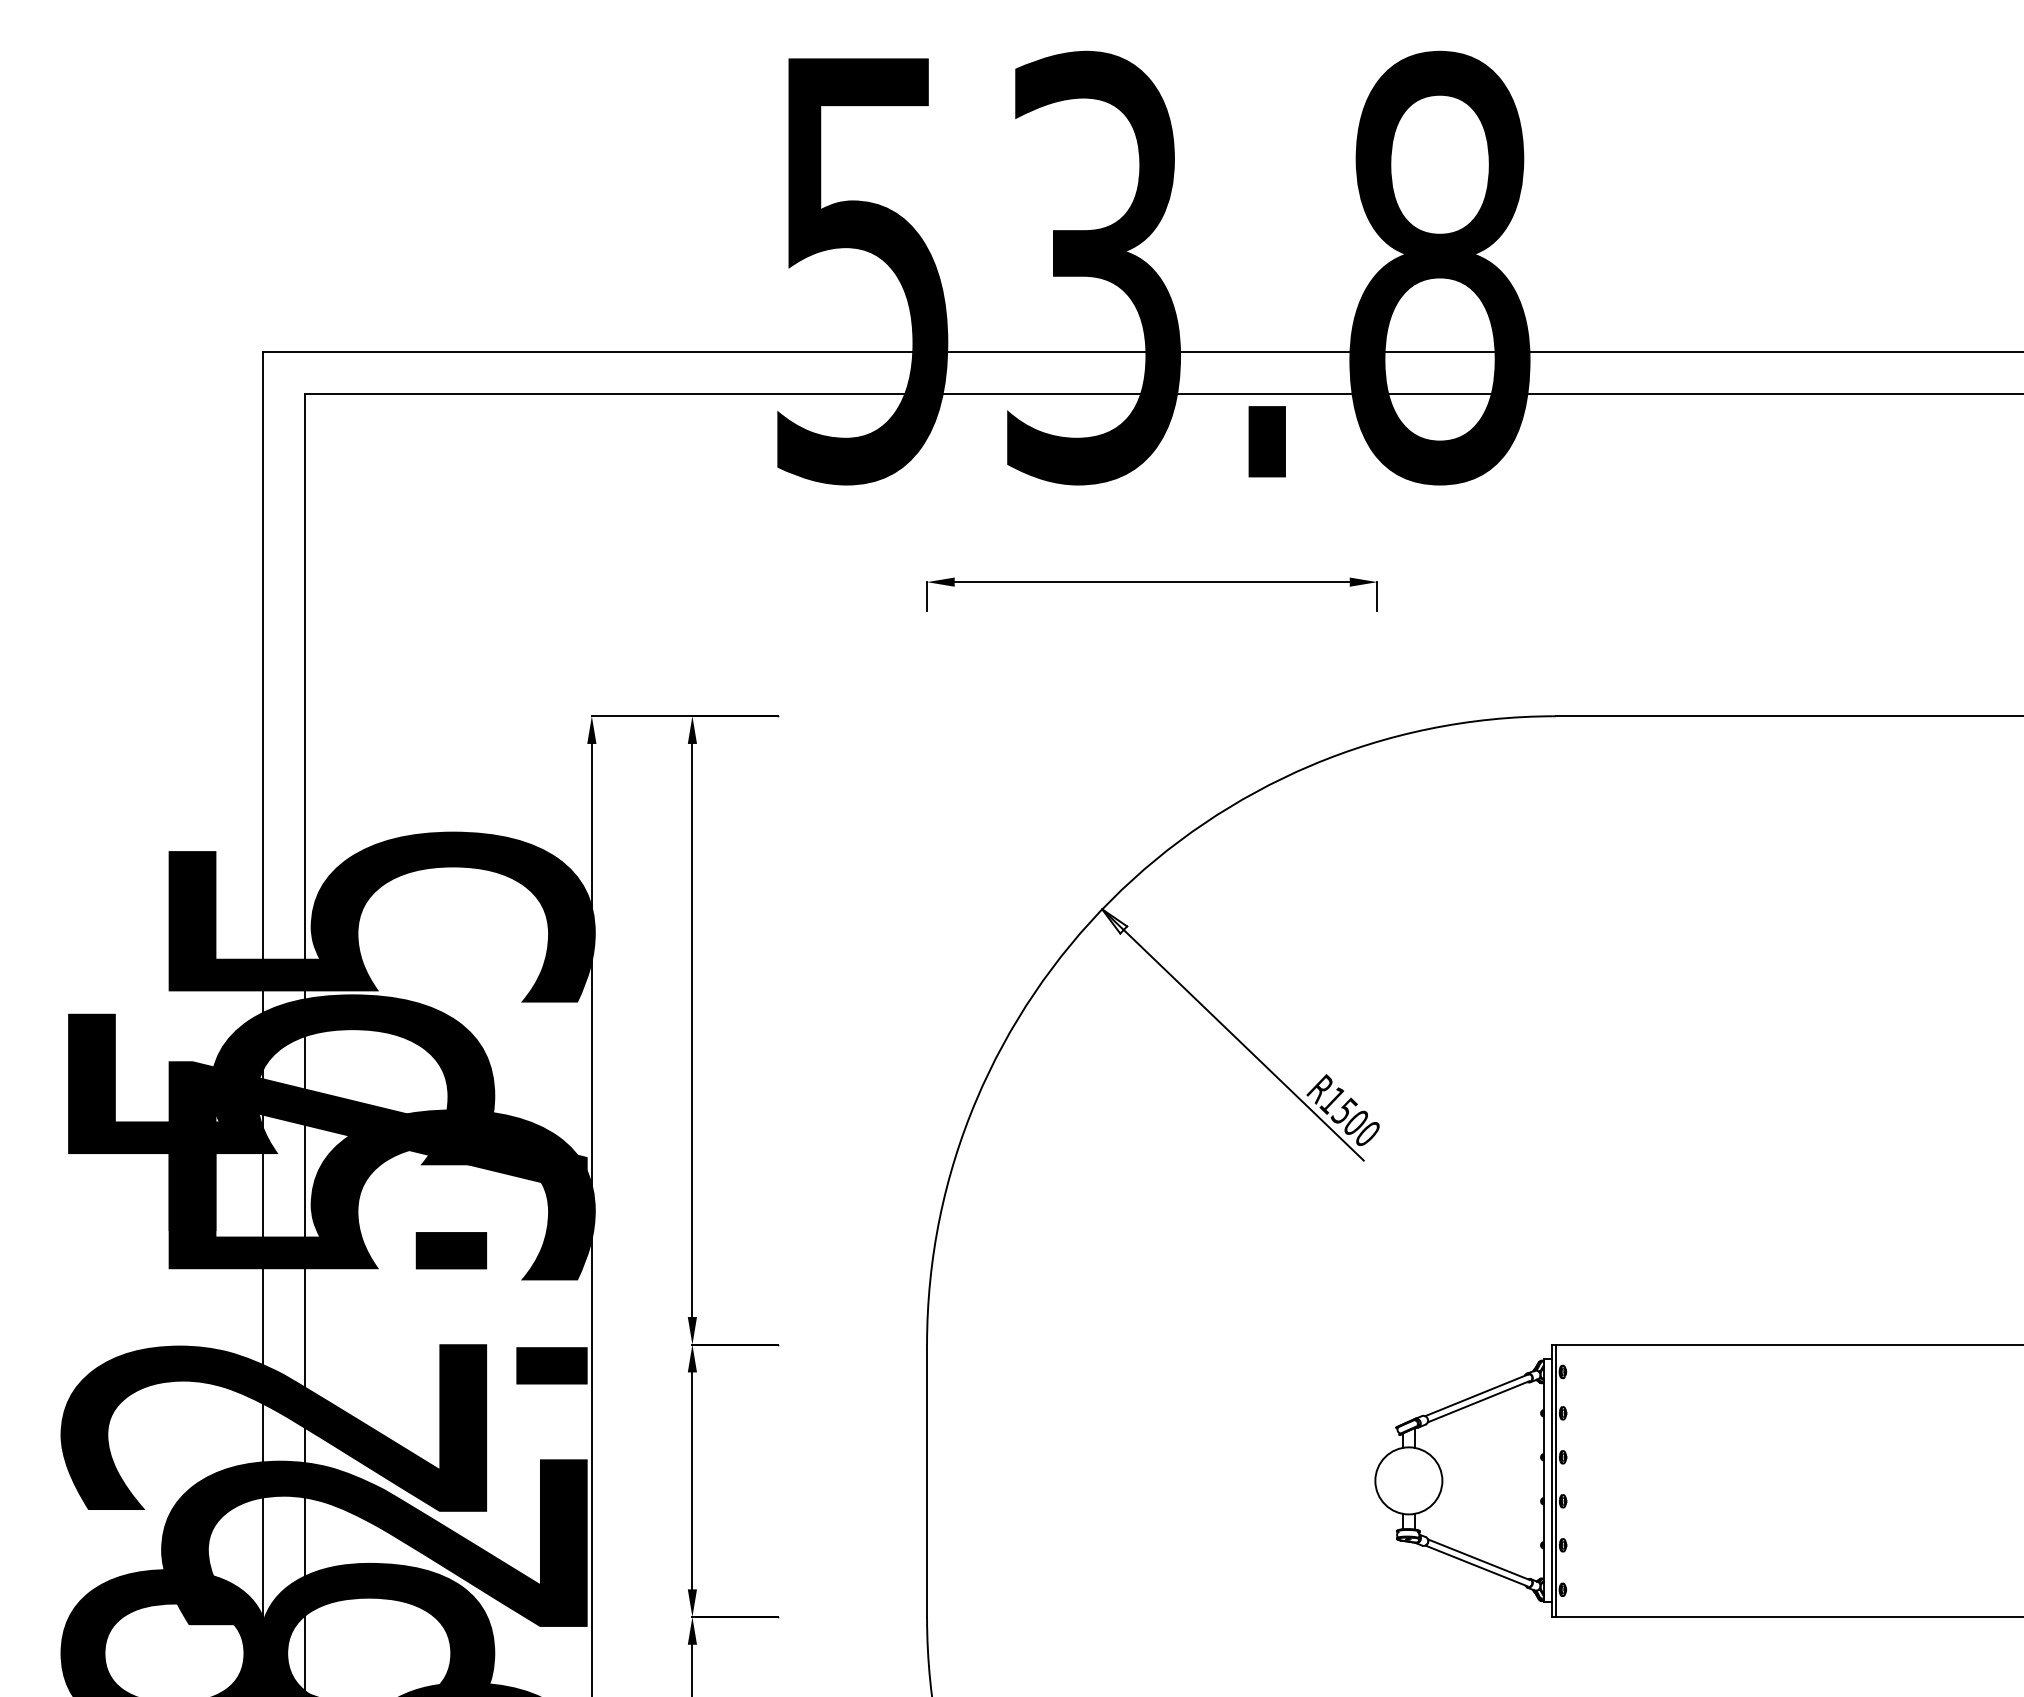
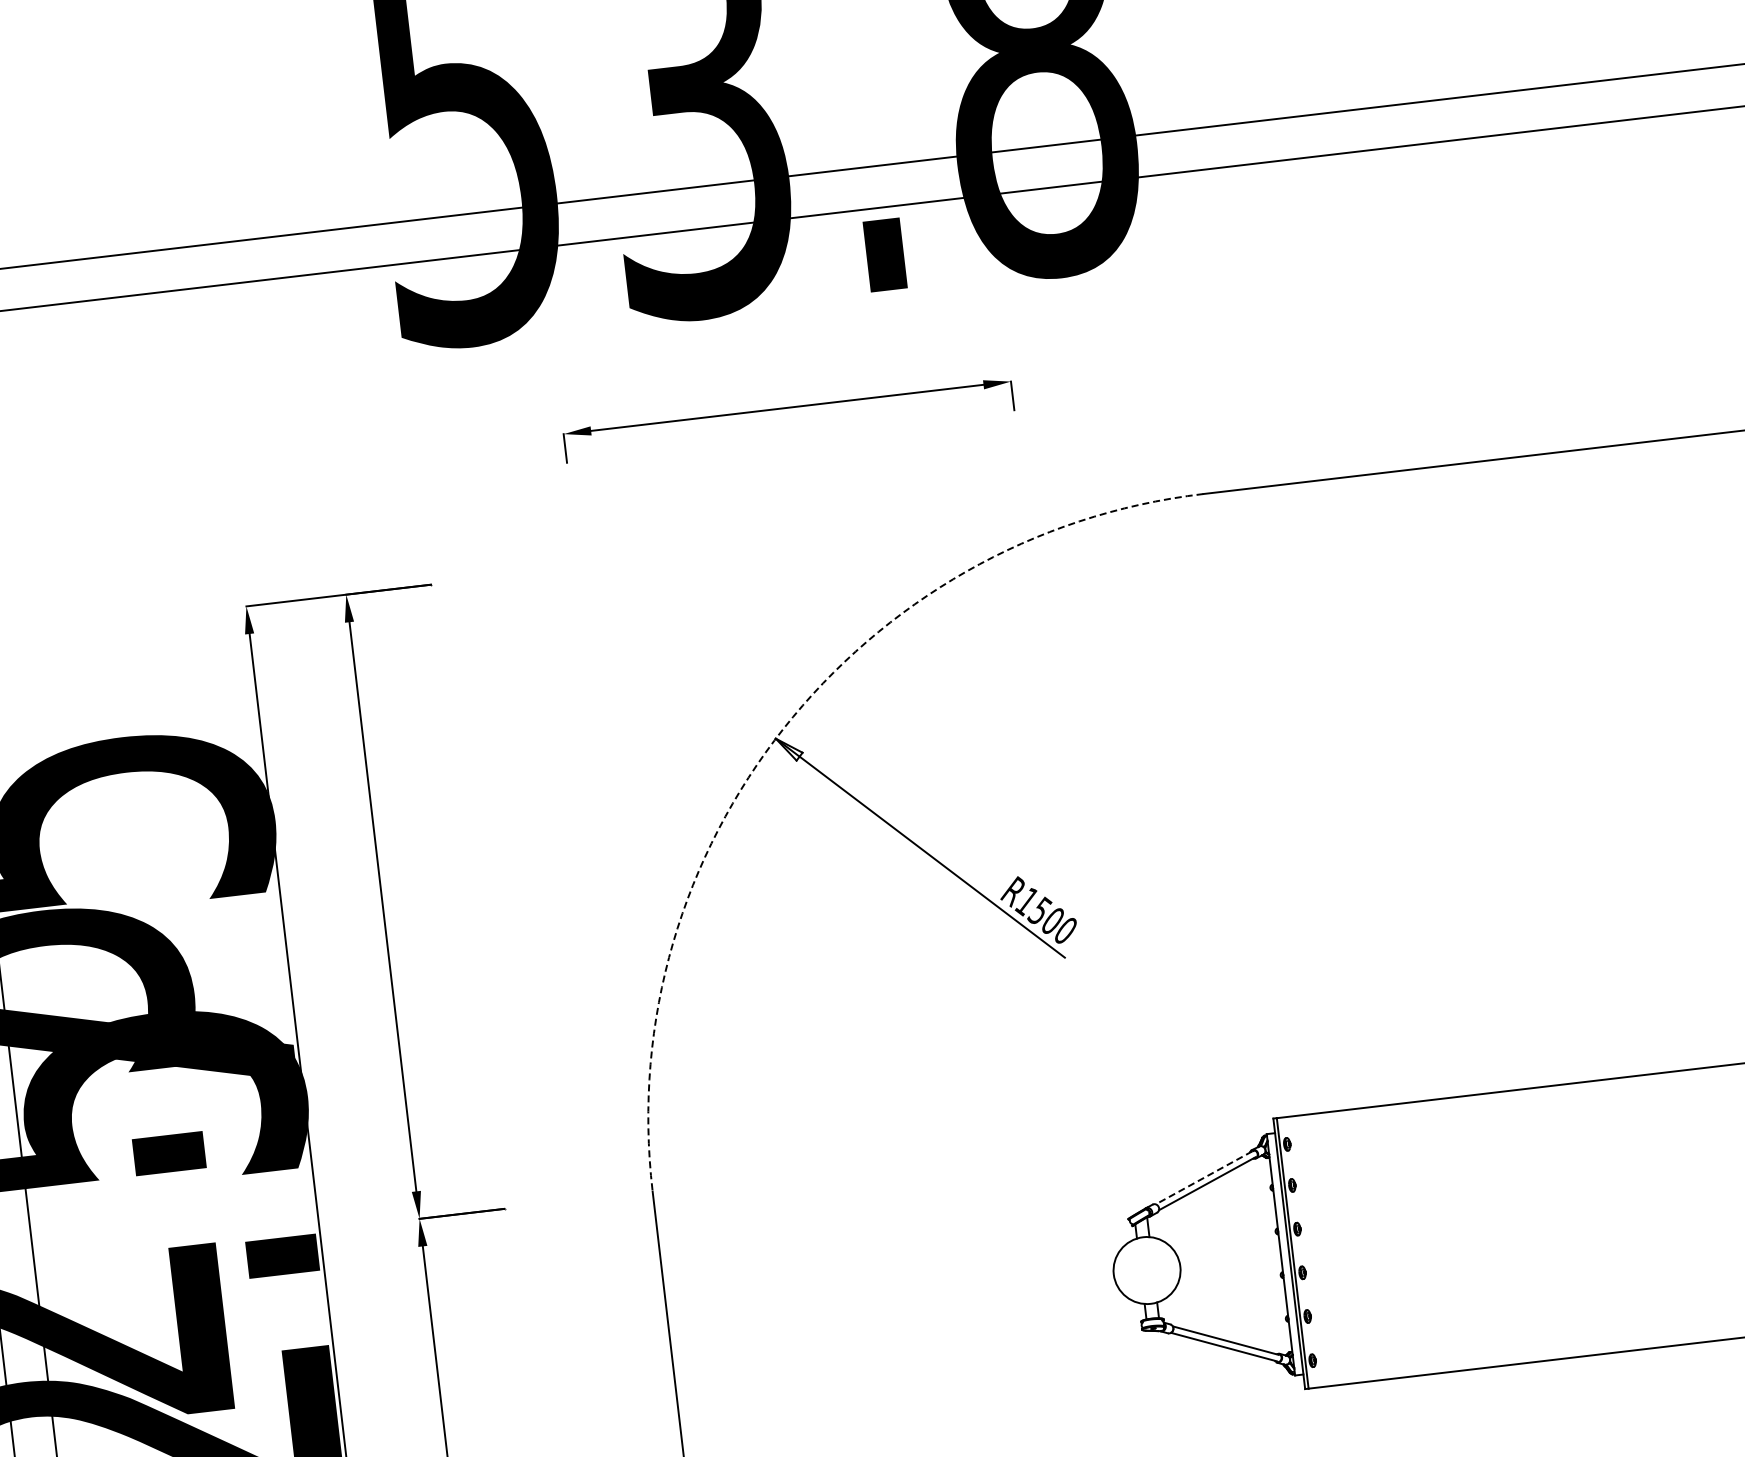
arc: (1111, 900) -> (784, 728), solid -> dashed
line: (1475, 1395) -> (1203, 1177), solid -> dashed

